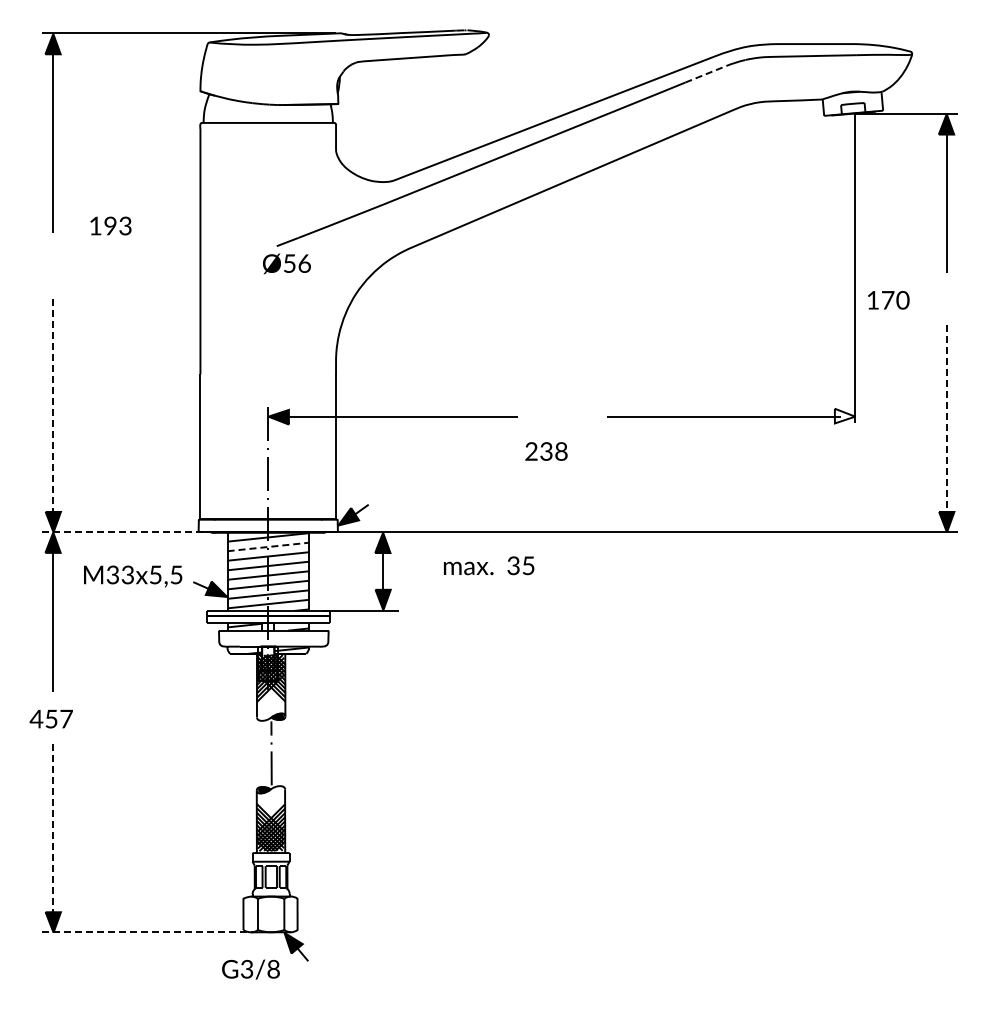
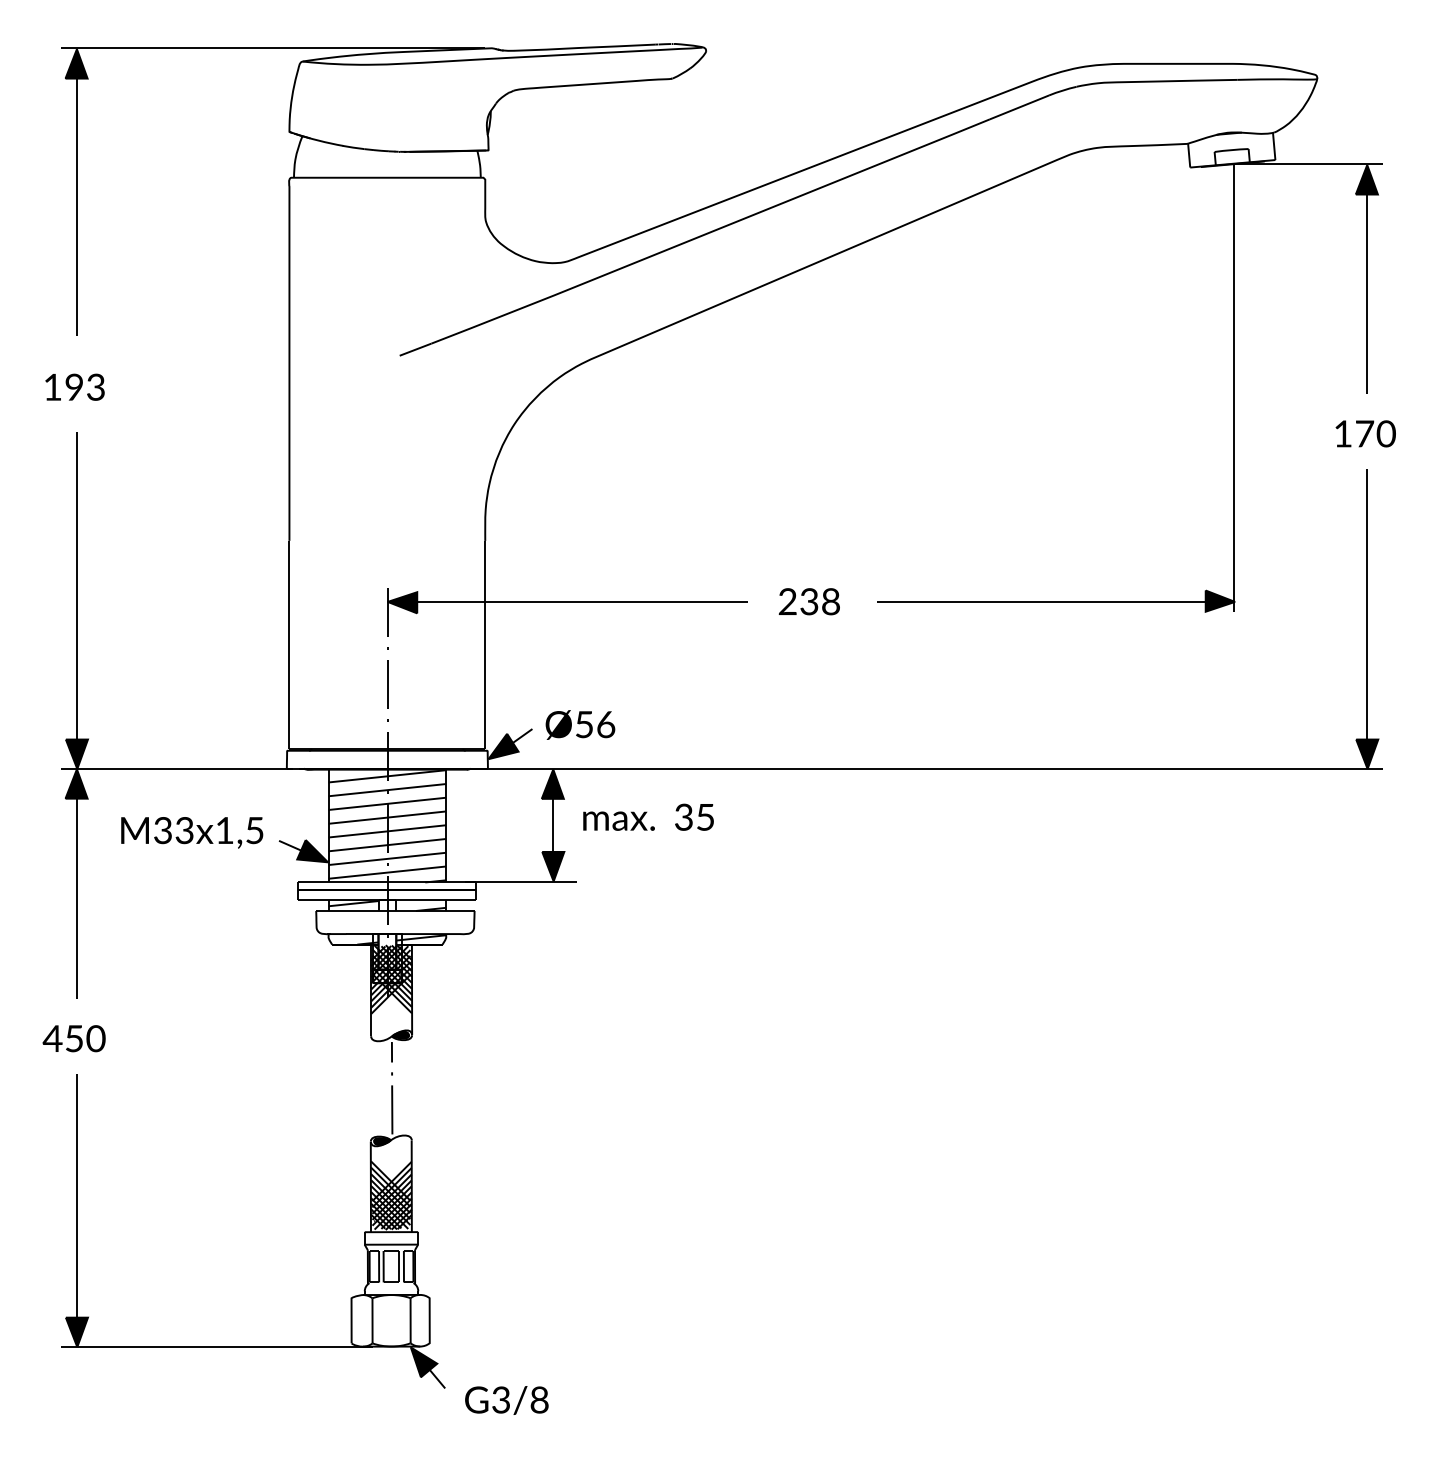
line: (706, 74) -> (1020, 107), dashed -> solid
text: (110, 225) -> (74, 386), moved
text: (286, 263) -> (579, 724), moved
text: (888, 300) -> (1365, 434), moved
line: (53, 409) -> (77, 591), dashed -> solid
fill: (844, 415) -> (1219, 600), added
line: (946, 423) -> (1366, 611), dashed -> solid
text: (546, 451) -> (809, 601), moved
line: (123, 532) -> (178, 769), dashed -> solid
line: (268, 546) -> (387, 789), dashed -> solid
text: (489, 565) -> (649, 816), moved
text: (155, 574) -> (224, 829), M33x5,5 -> M33x1,5
text: (66, 718) -> (95, 1037), 457 -> 450
line: (53, 832) -> (77, 1202), dashed -> solid
line: (150, 932) -> (217, 1346), dashed -> solid
text: (250, 969) -> (506, 1400), moved

